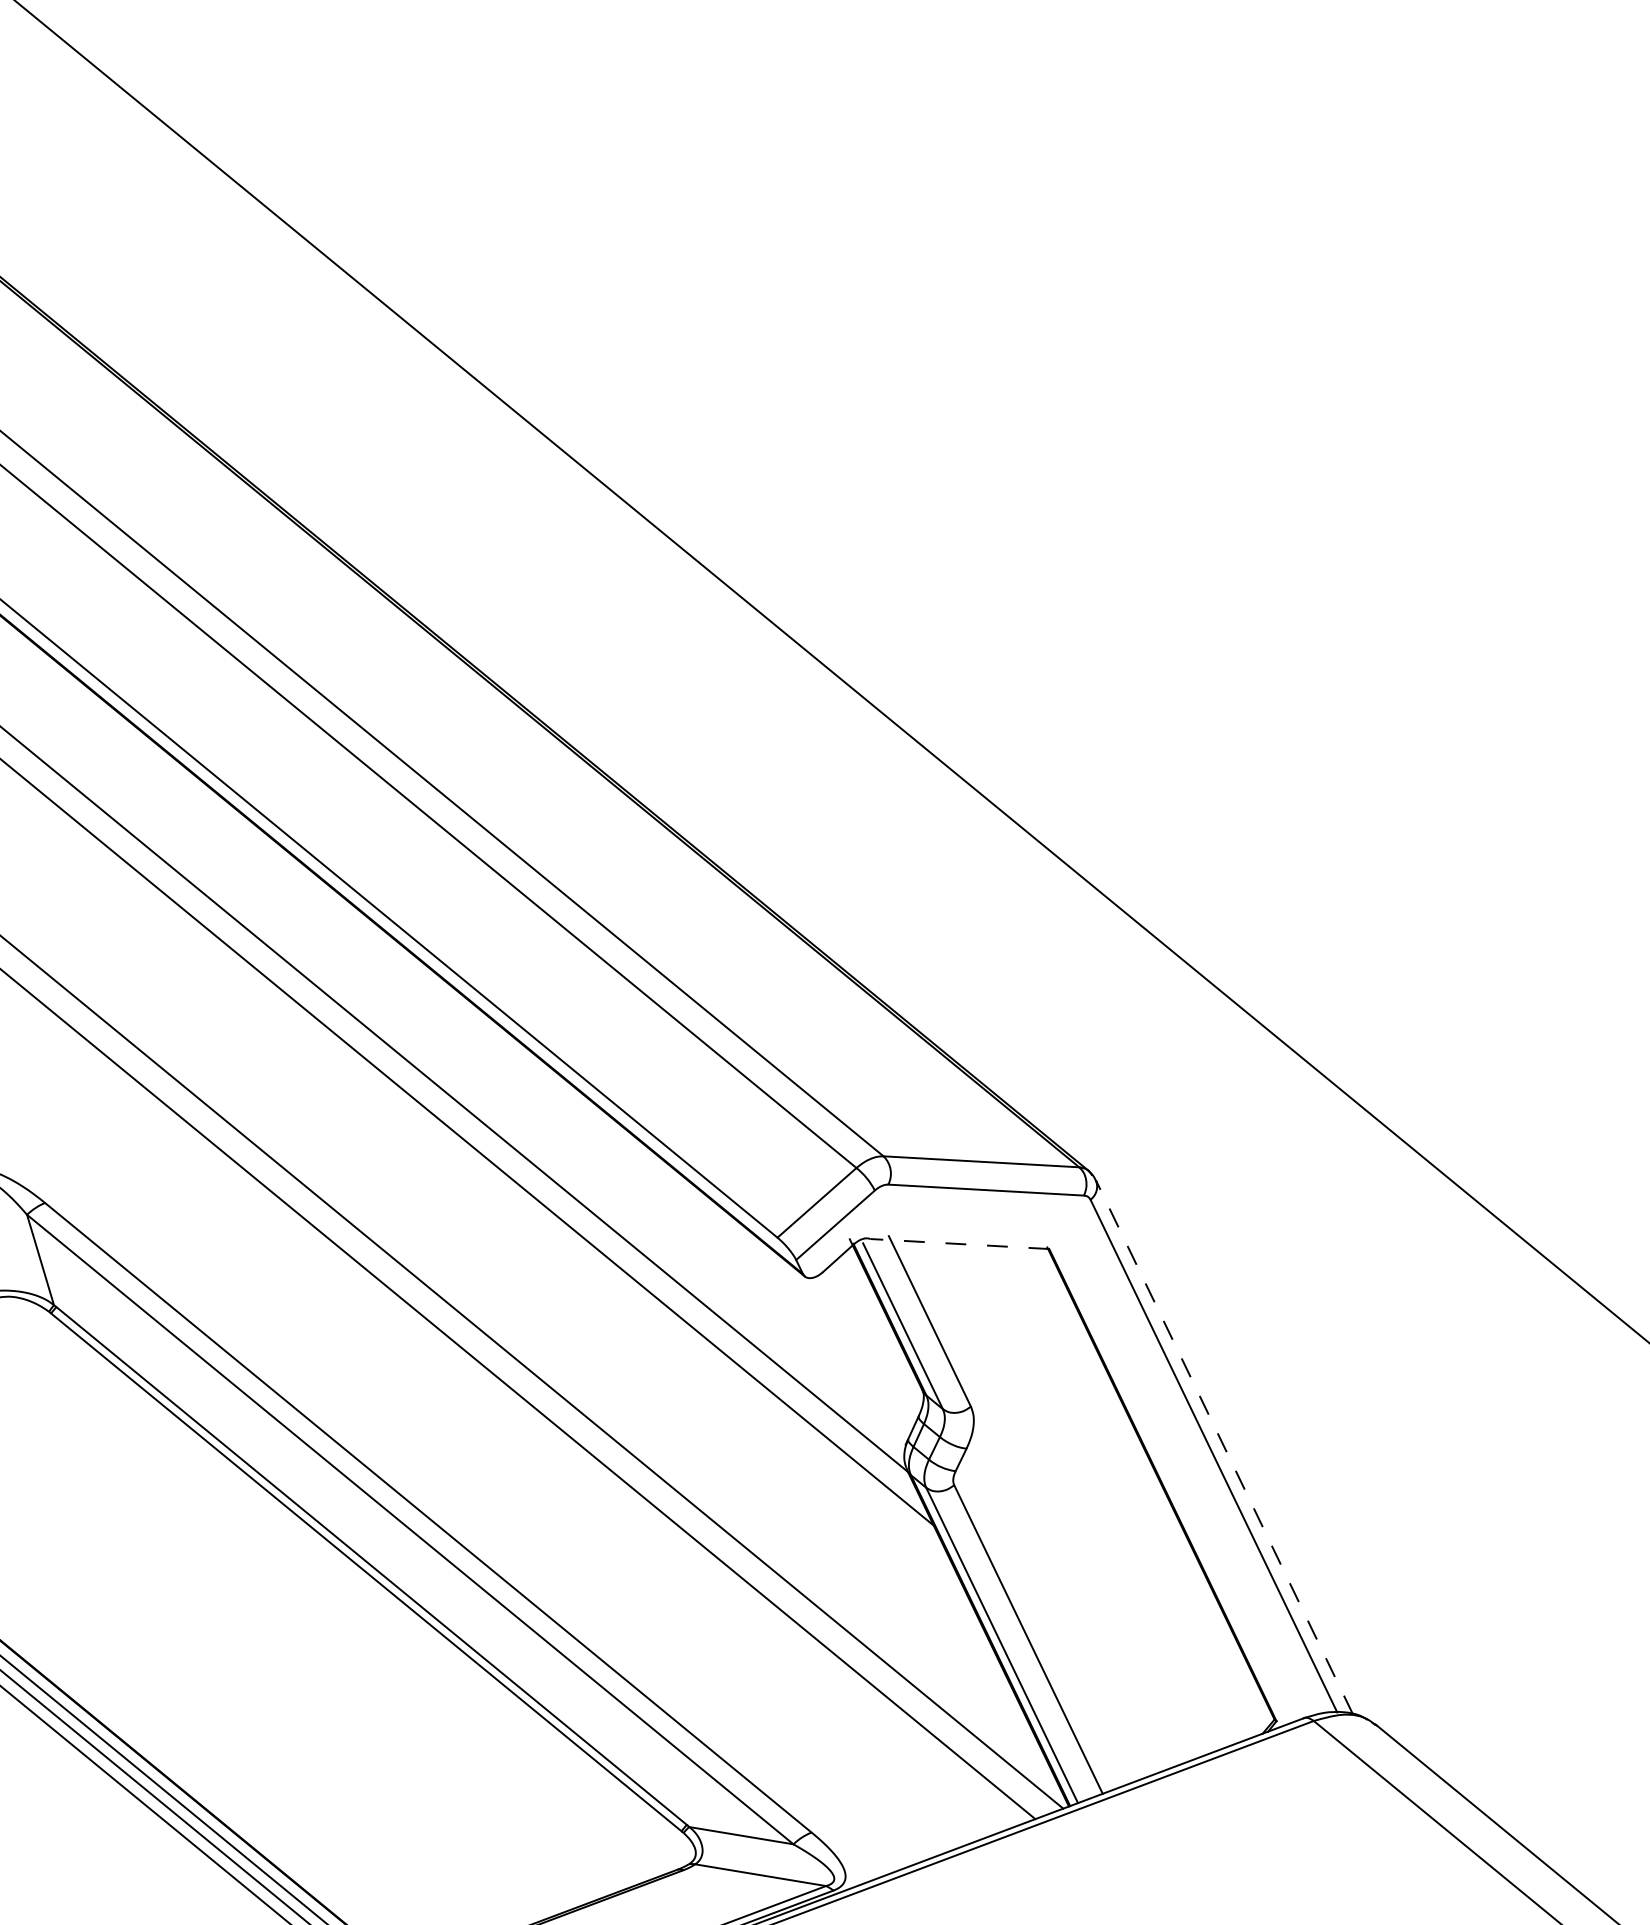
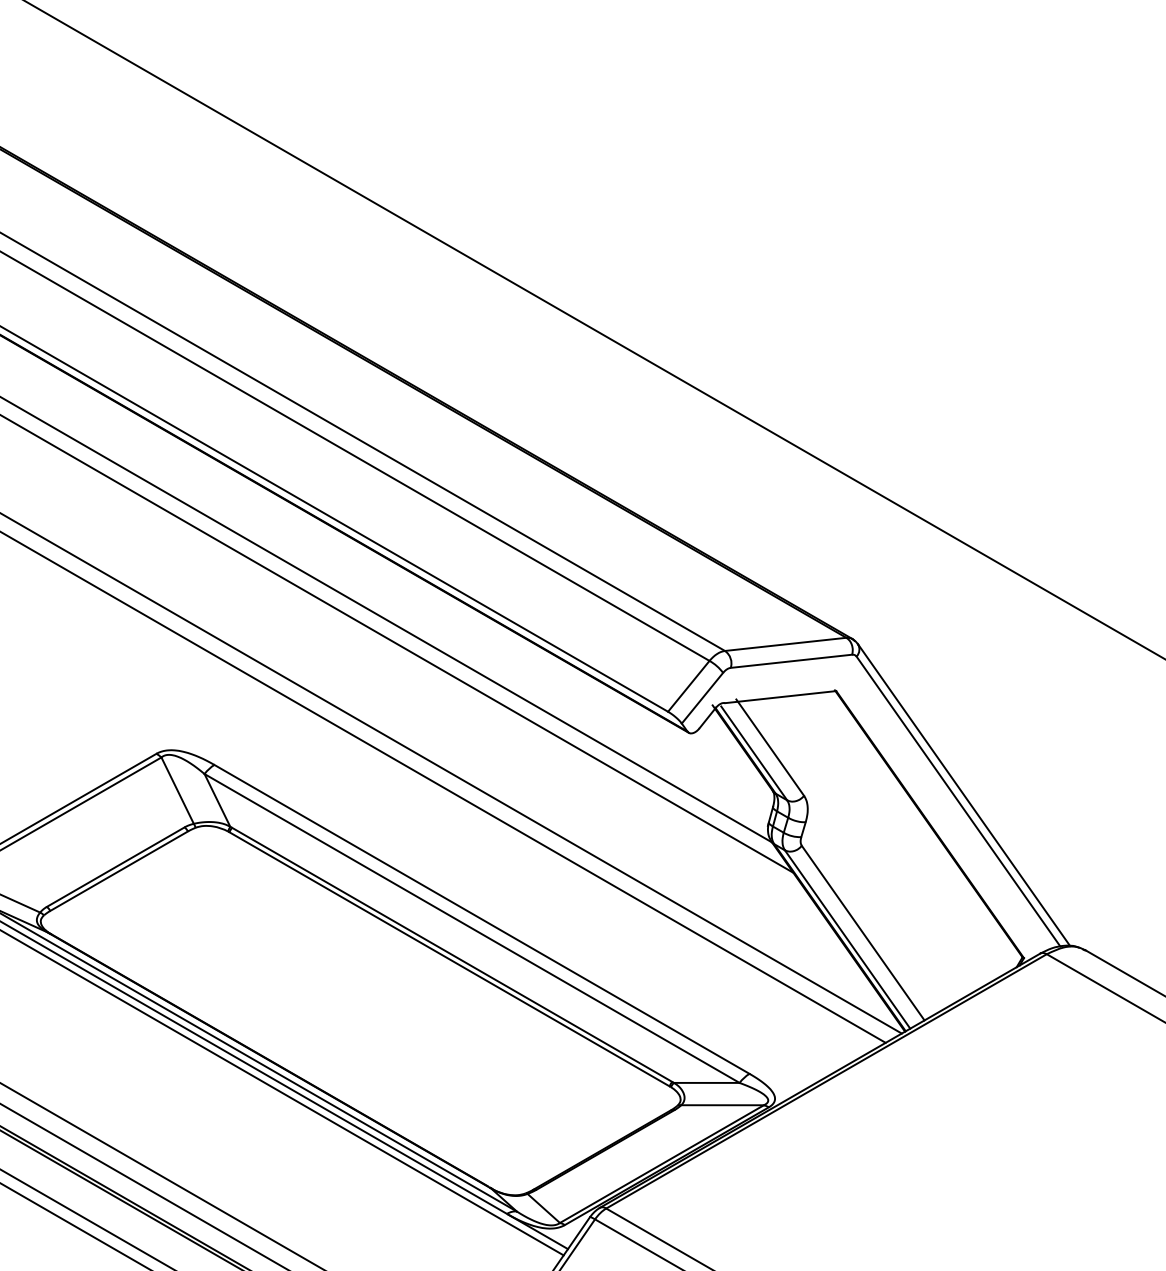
line: (959, 1244) -> (780, 697), dashed -> solid
line: (1225, 1448) -> (964, 795), dashed -> solid

